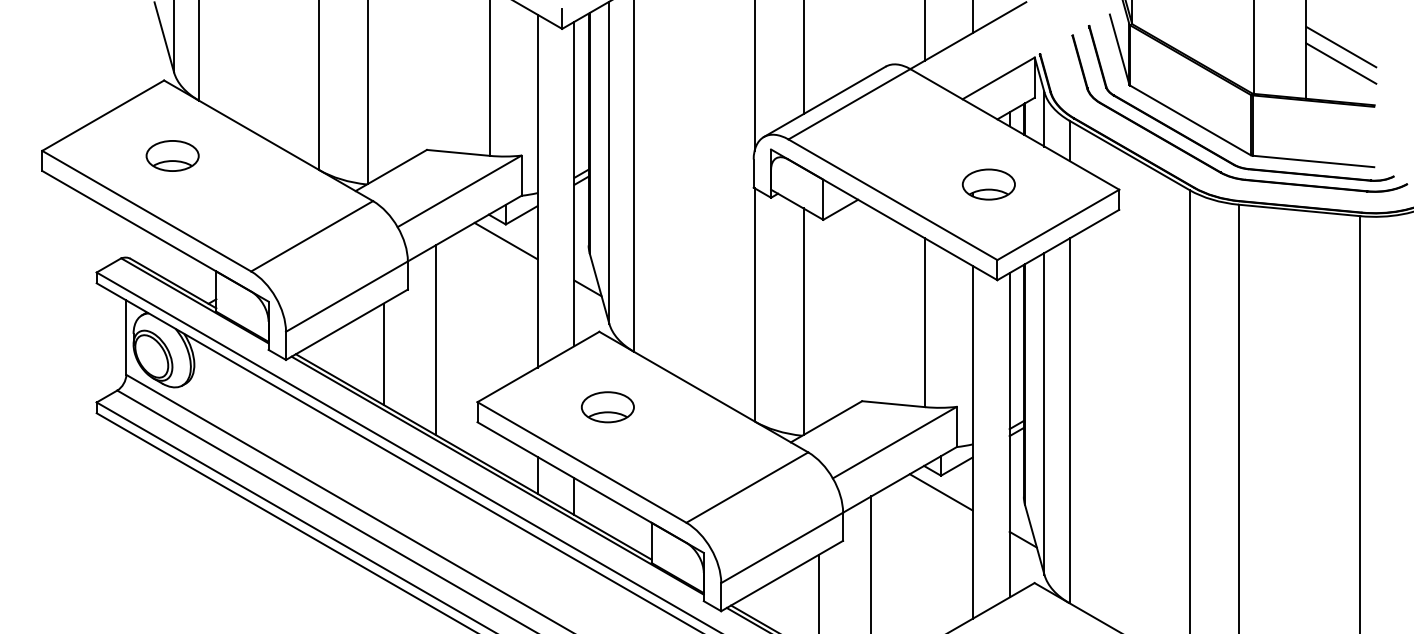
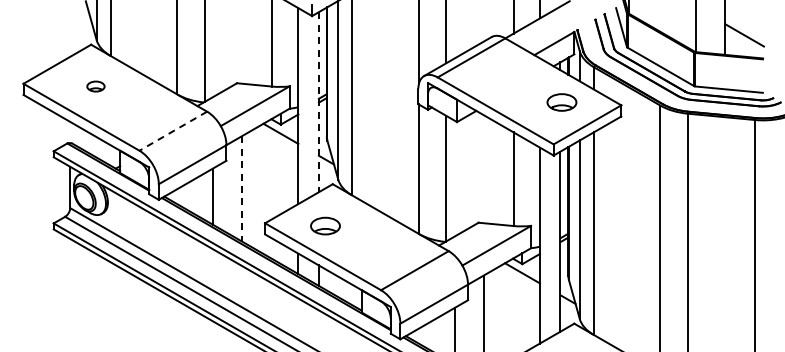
line: (1341, 47) -> (744, 26), removed
part: (171, 155) -> (95, 86), size x0.6
line: (573, 184) -> (318, 102), solid -> dashed
part: (988, 184) -> (561, 102), moved
line: (310, 236) -> (172, 131), solid -> dashed
line: (436, 339) -> (242, 188), solid -> dashed
part: (607, 406) -> (325, 225), moved

